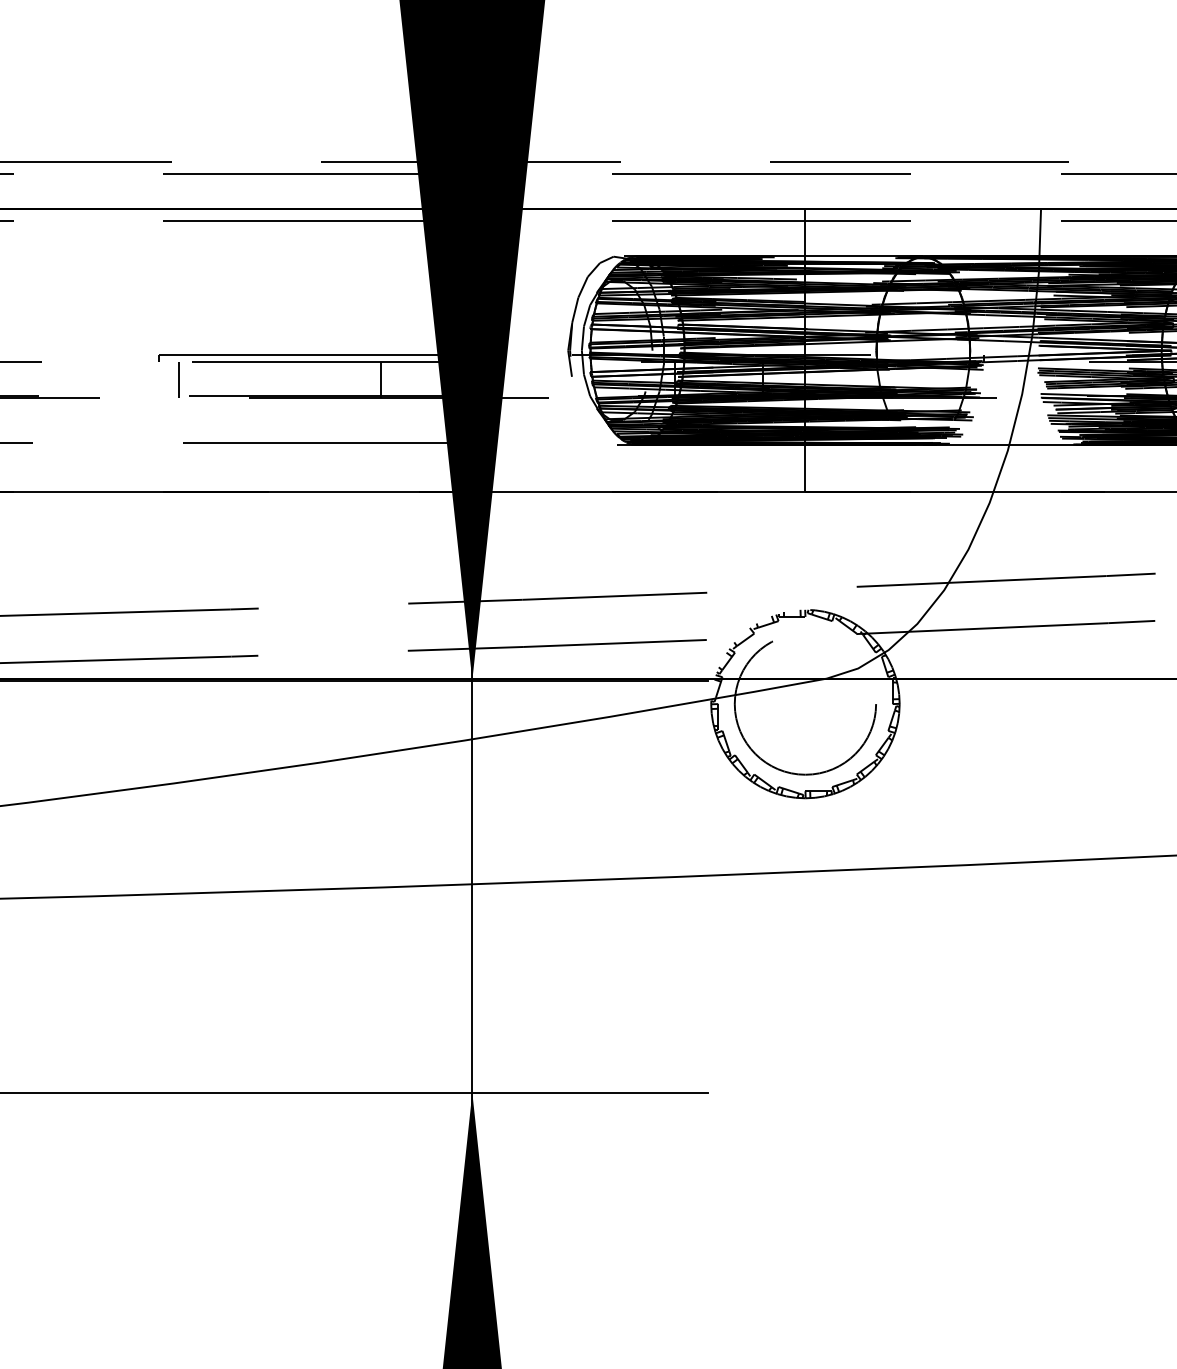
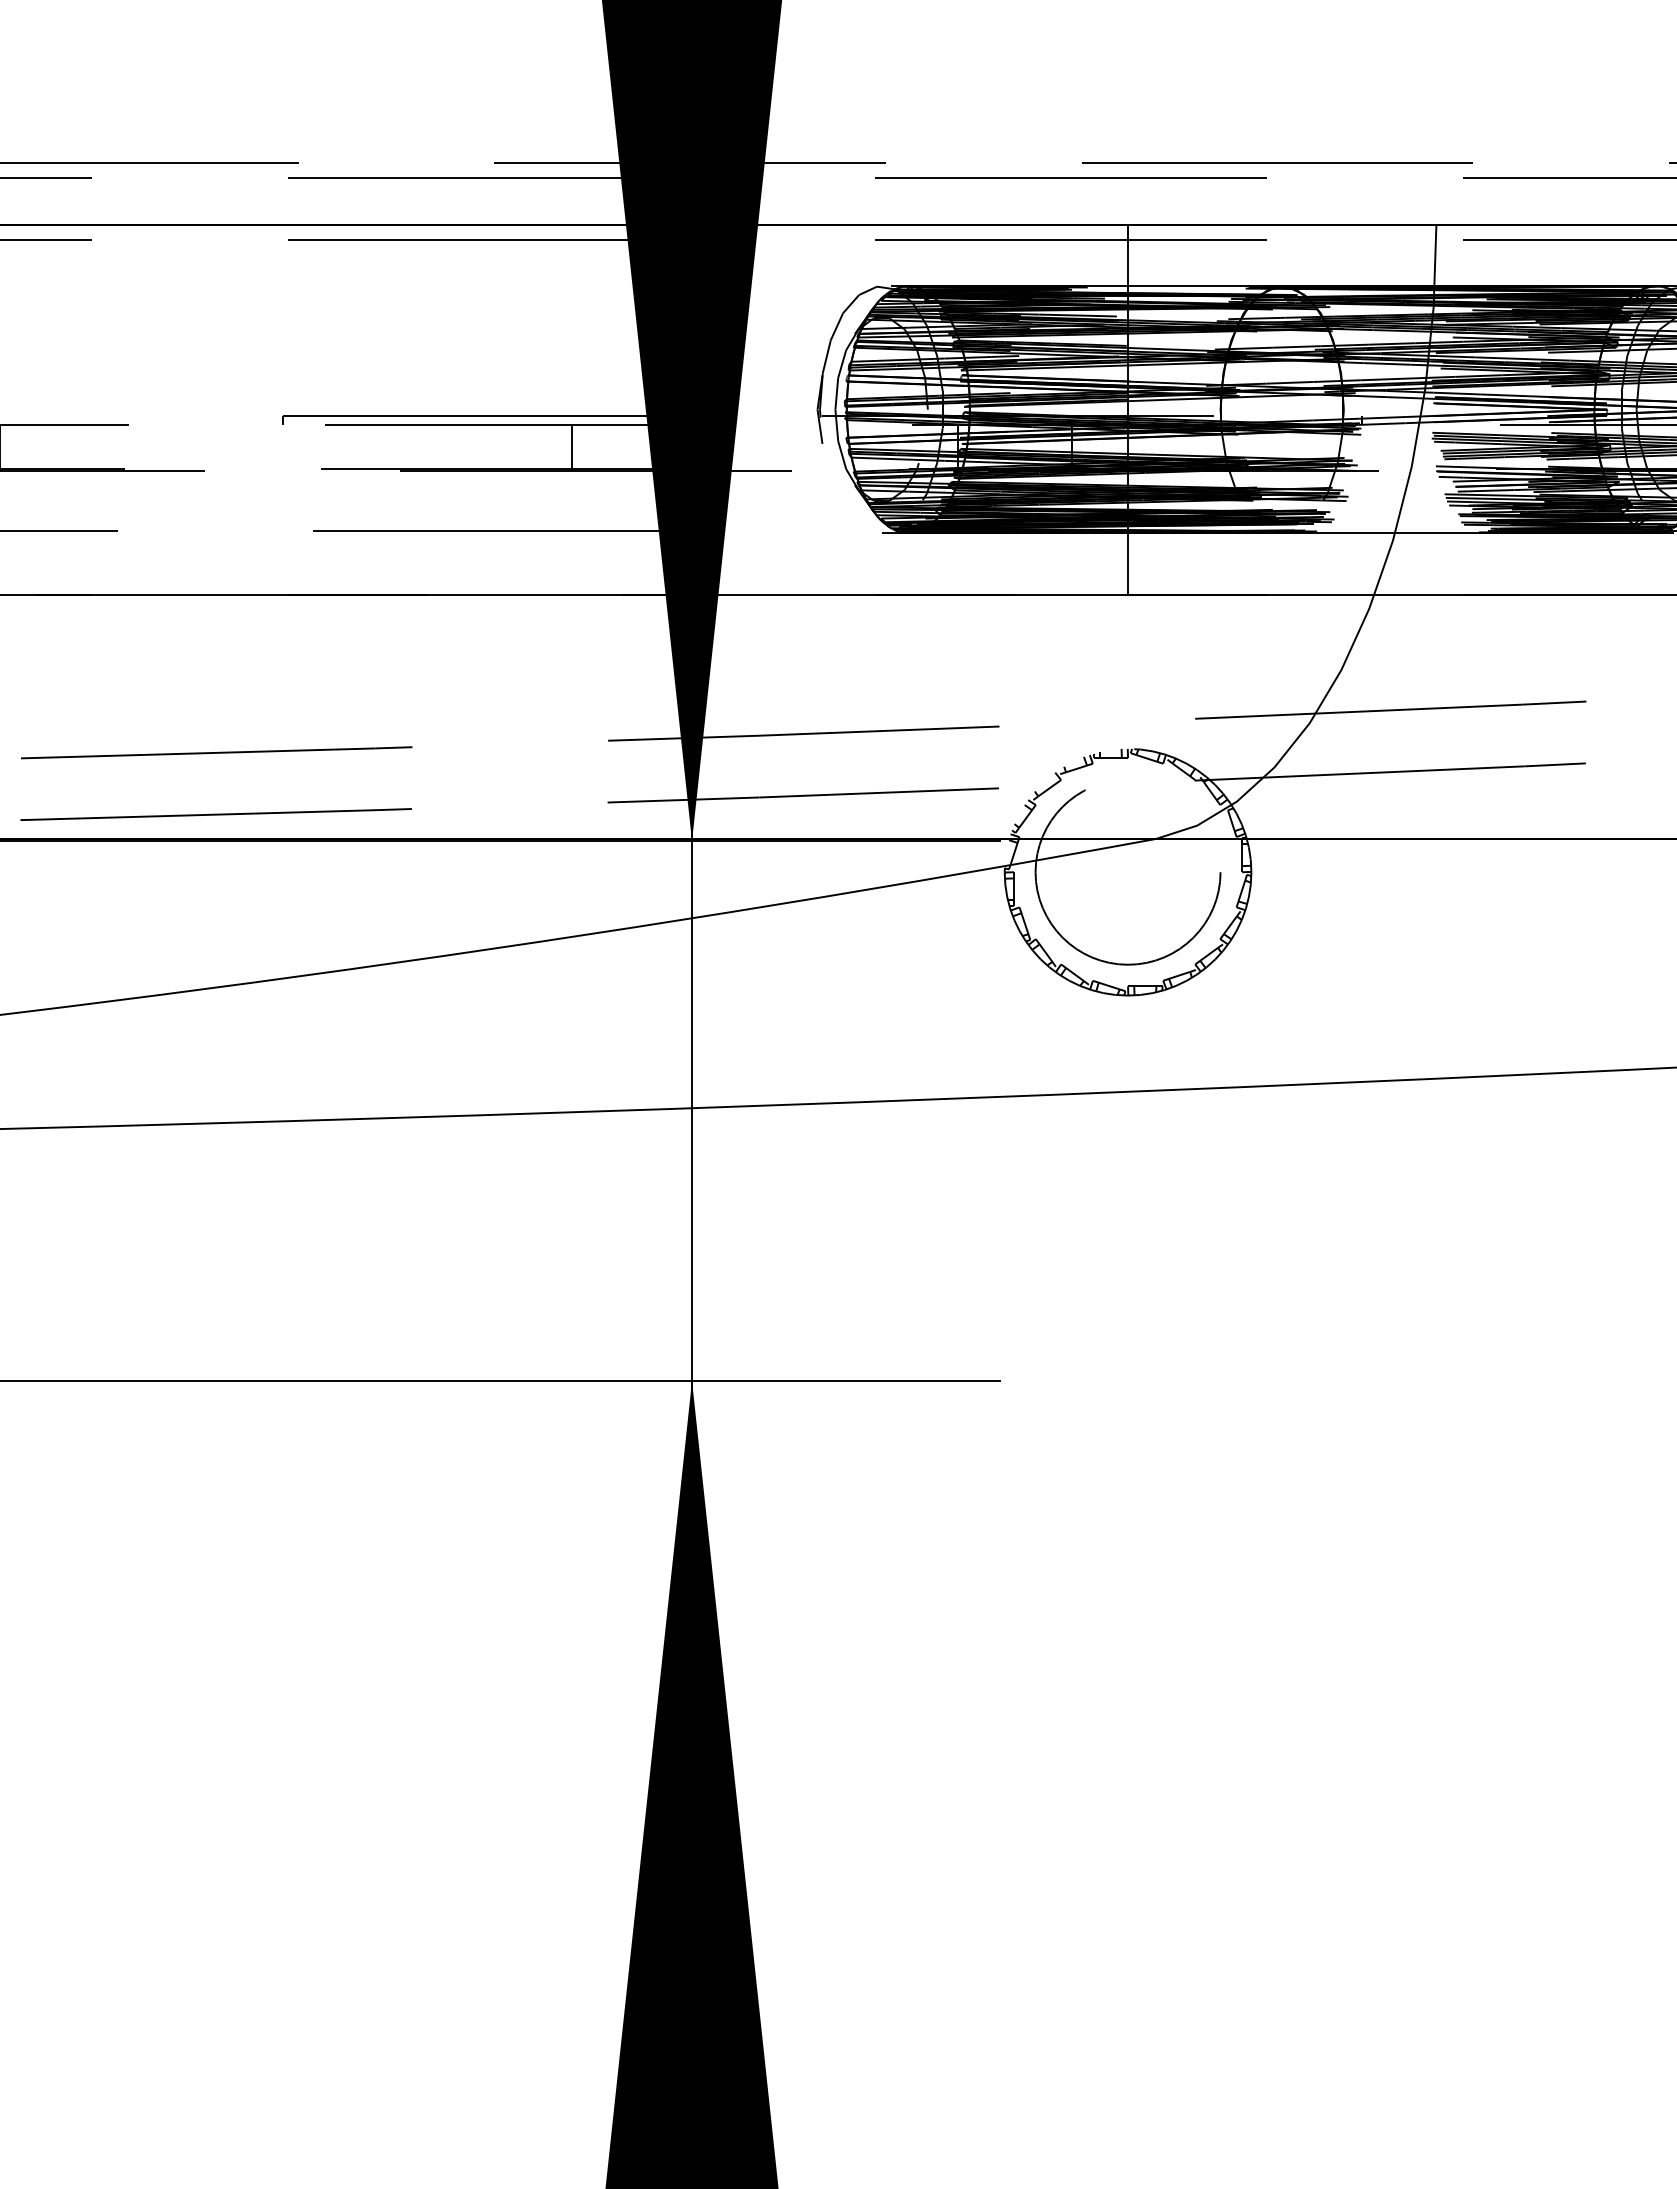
line: (179, 379) -> (308, 447), removed

